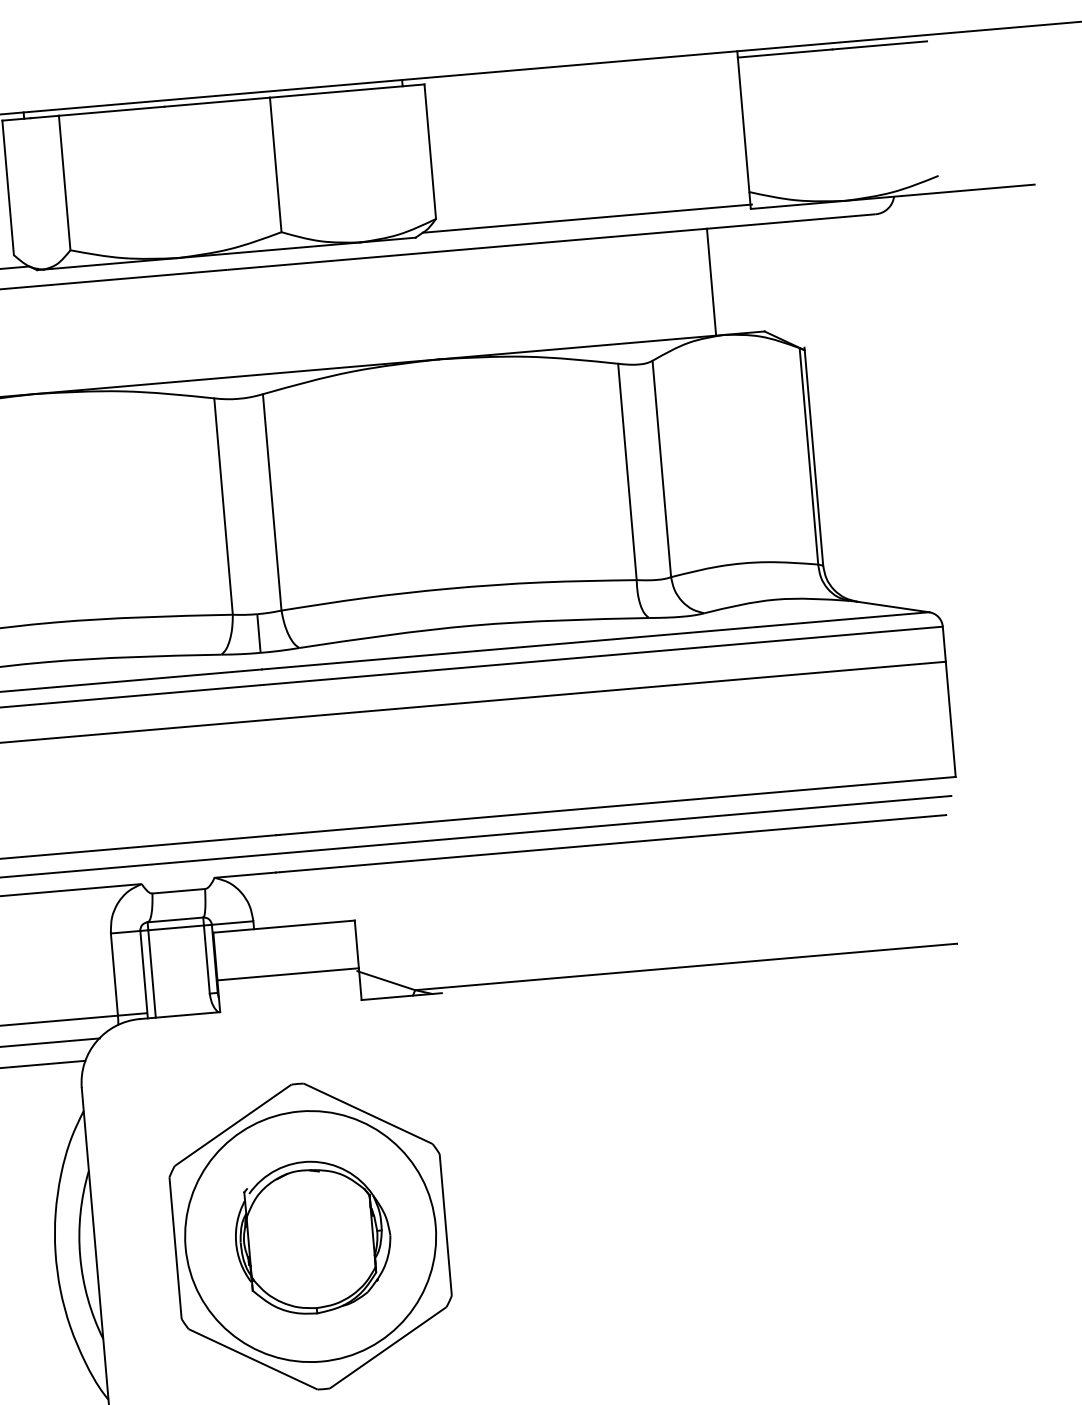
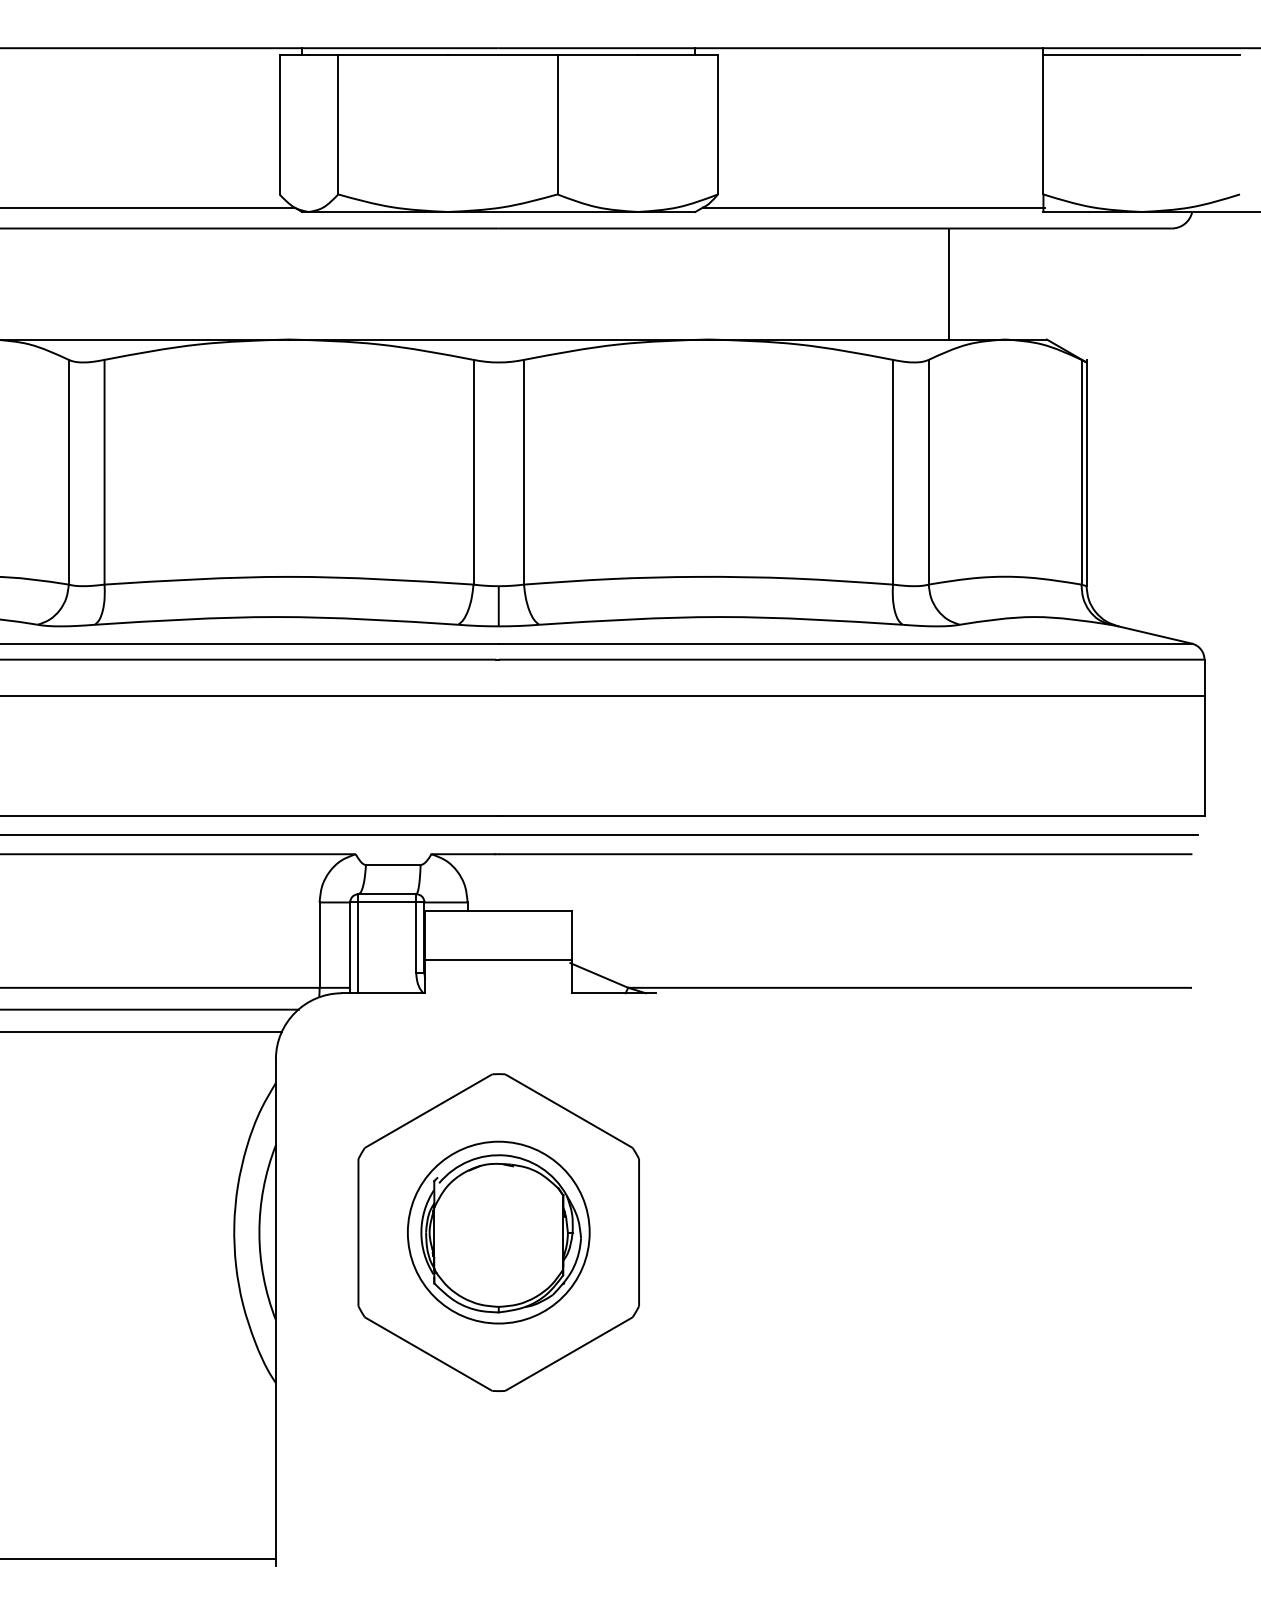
line: (711, 281) -> (949, 283), moved
circle: (310, 1236) -> (498, 1232), size x0.7

